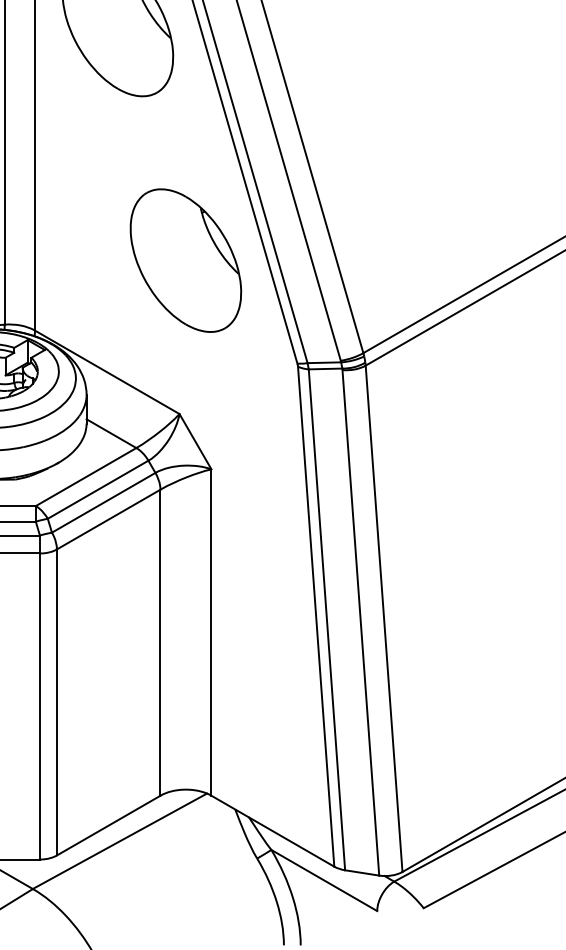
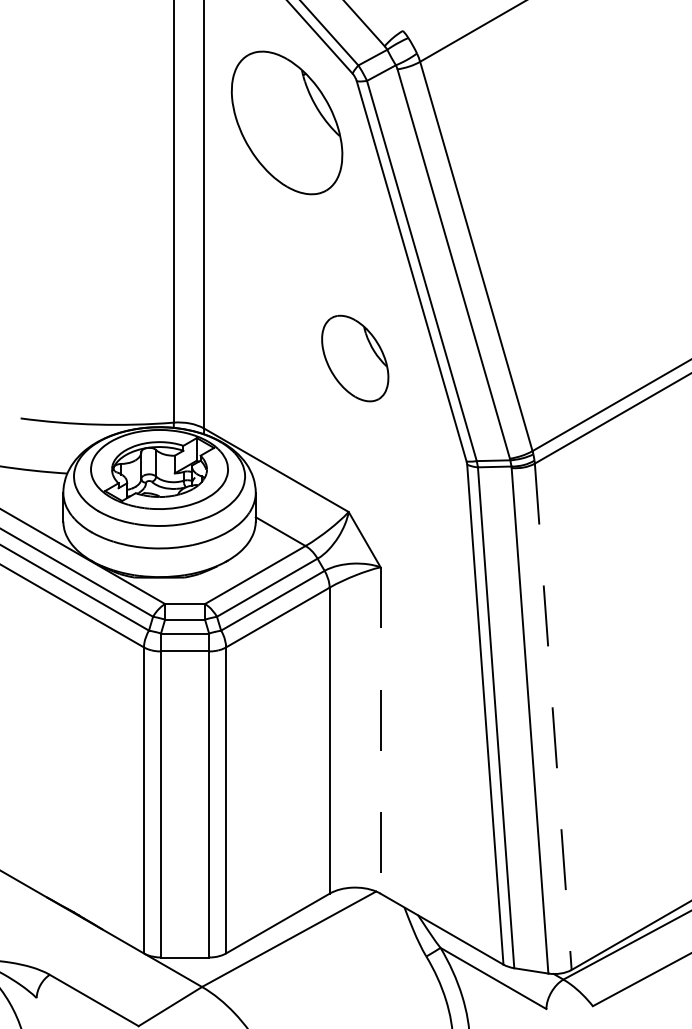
part: (186, 260) -> (355, 358), size x0.6
line: (384, 618) -> (553, 716), solid -> dashed
line: (211, 633) -> (380, 731), solid -> dashed

